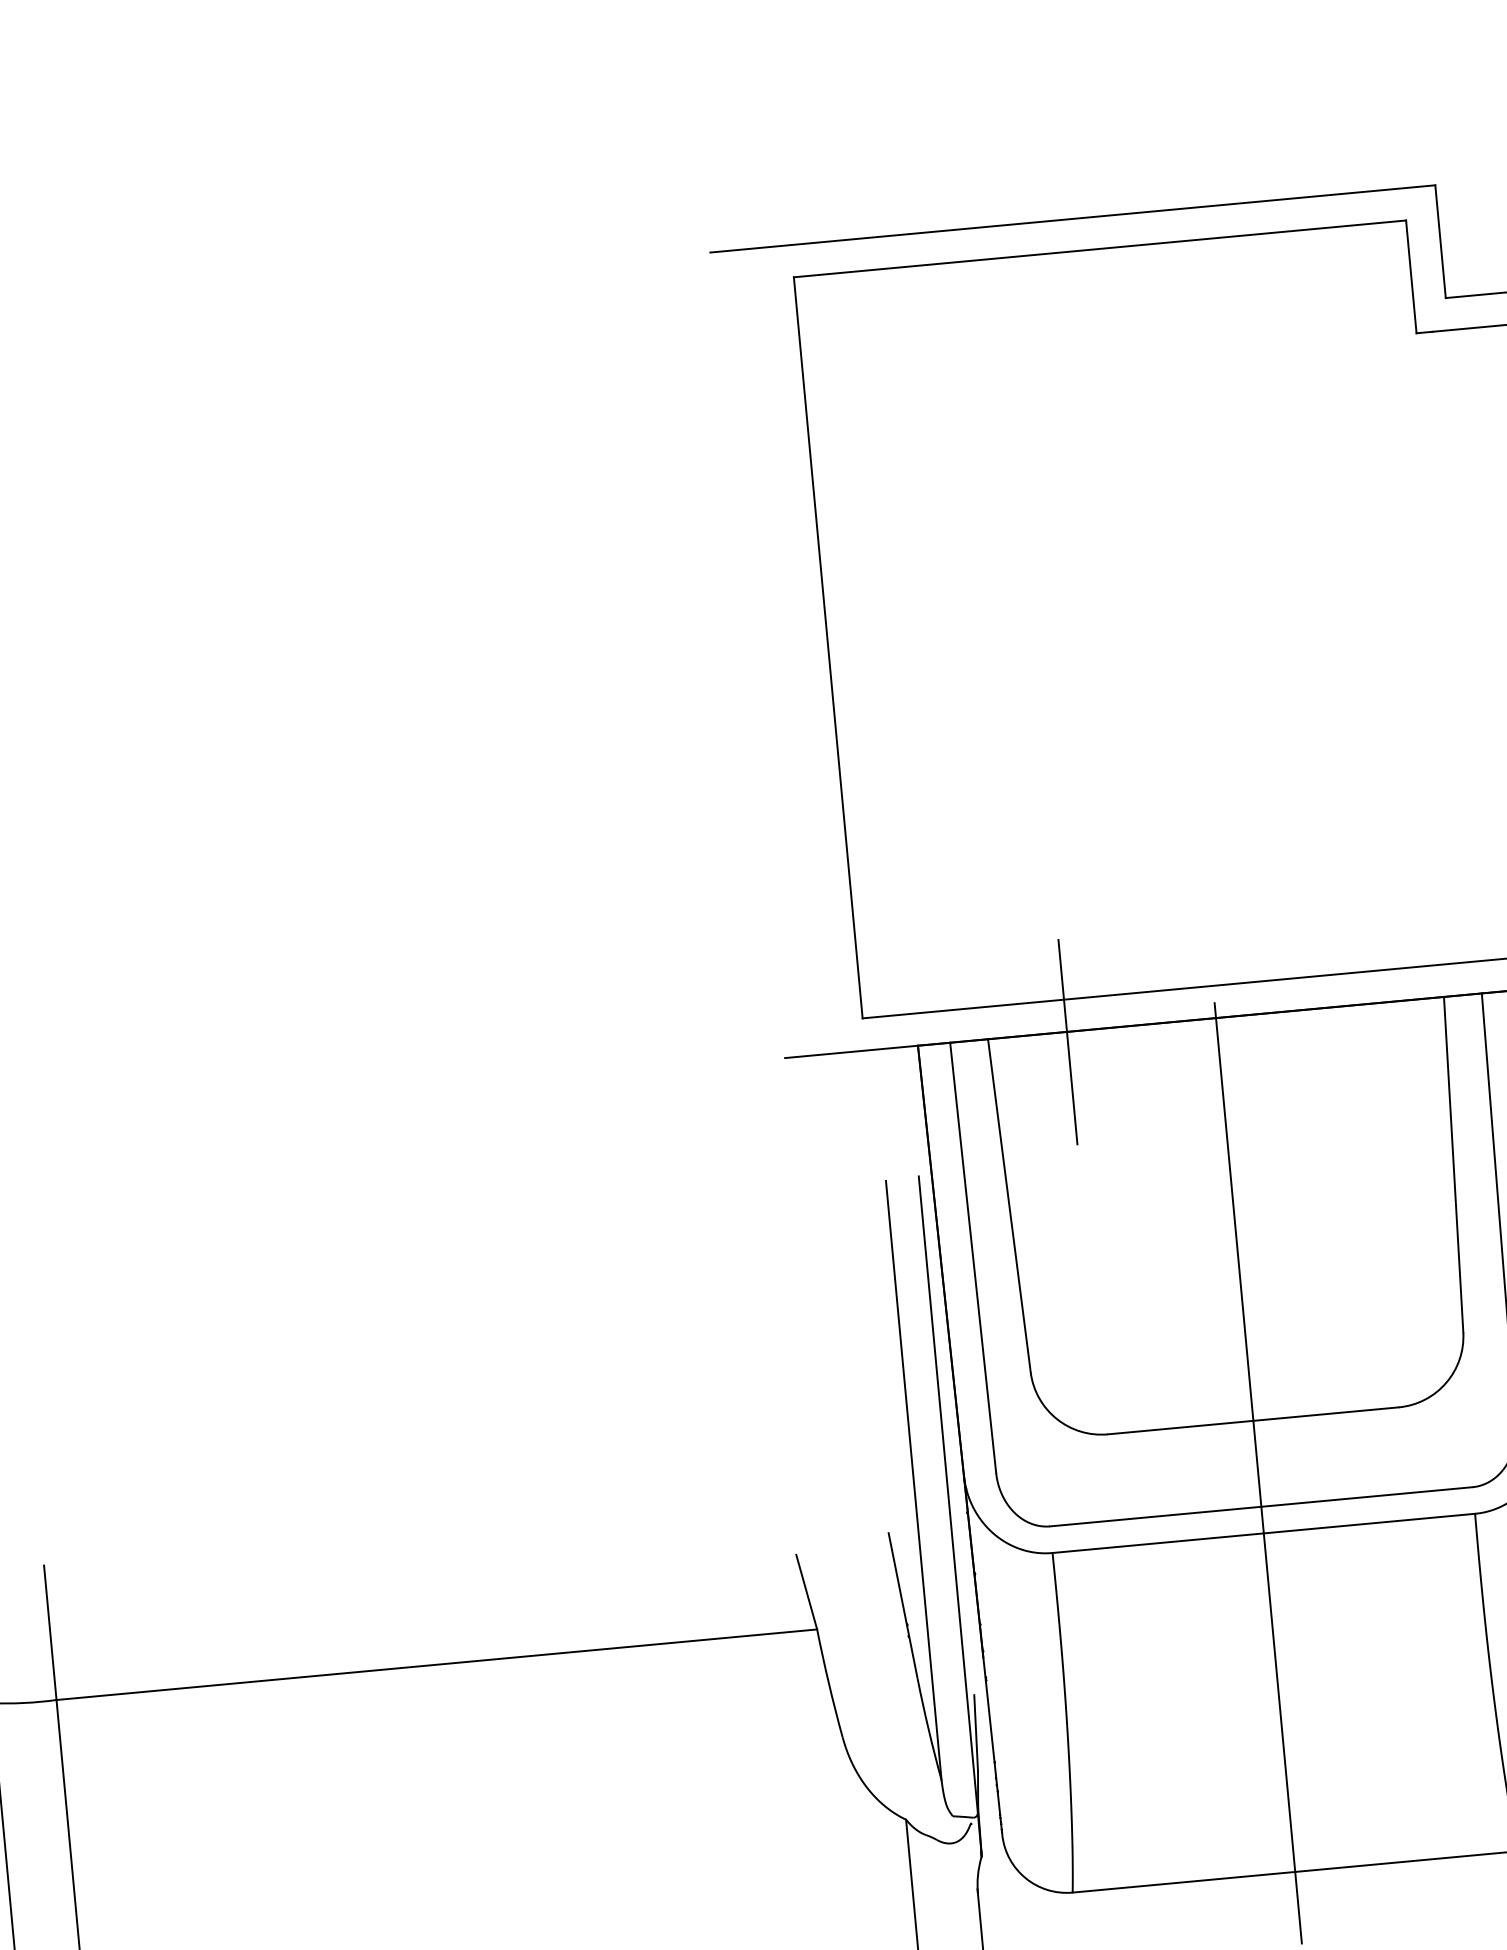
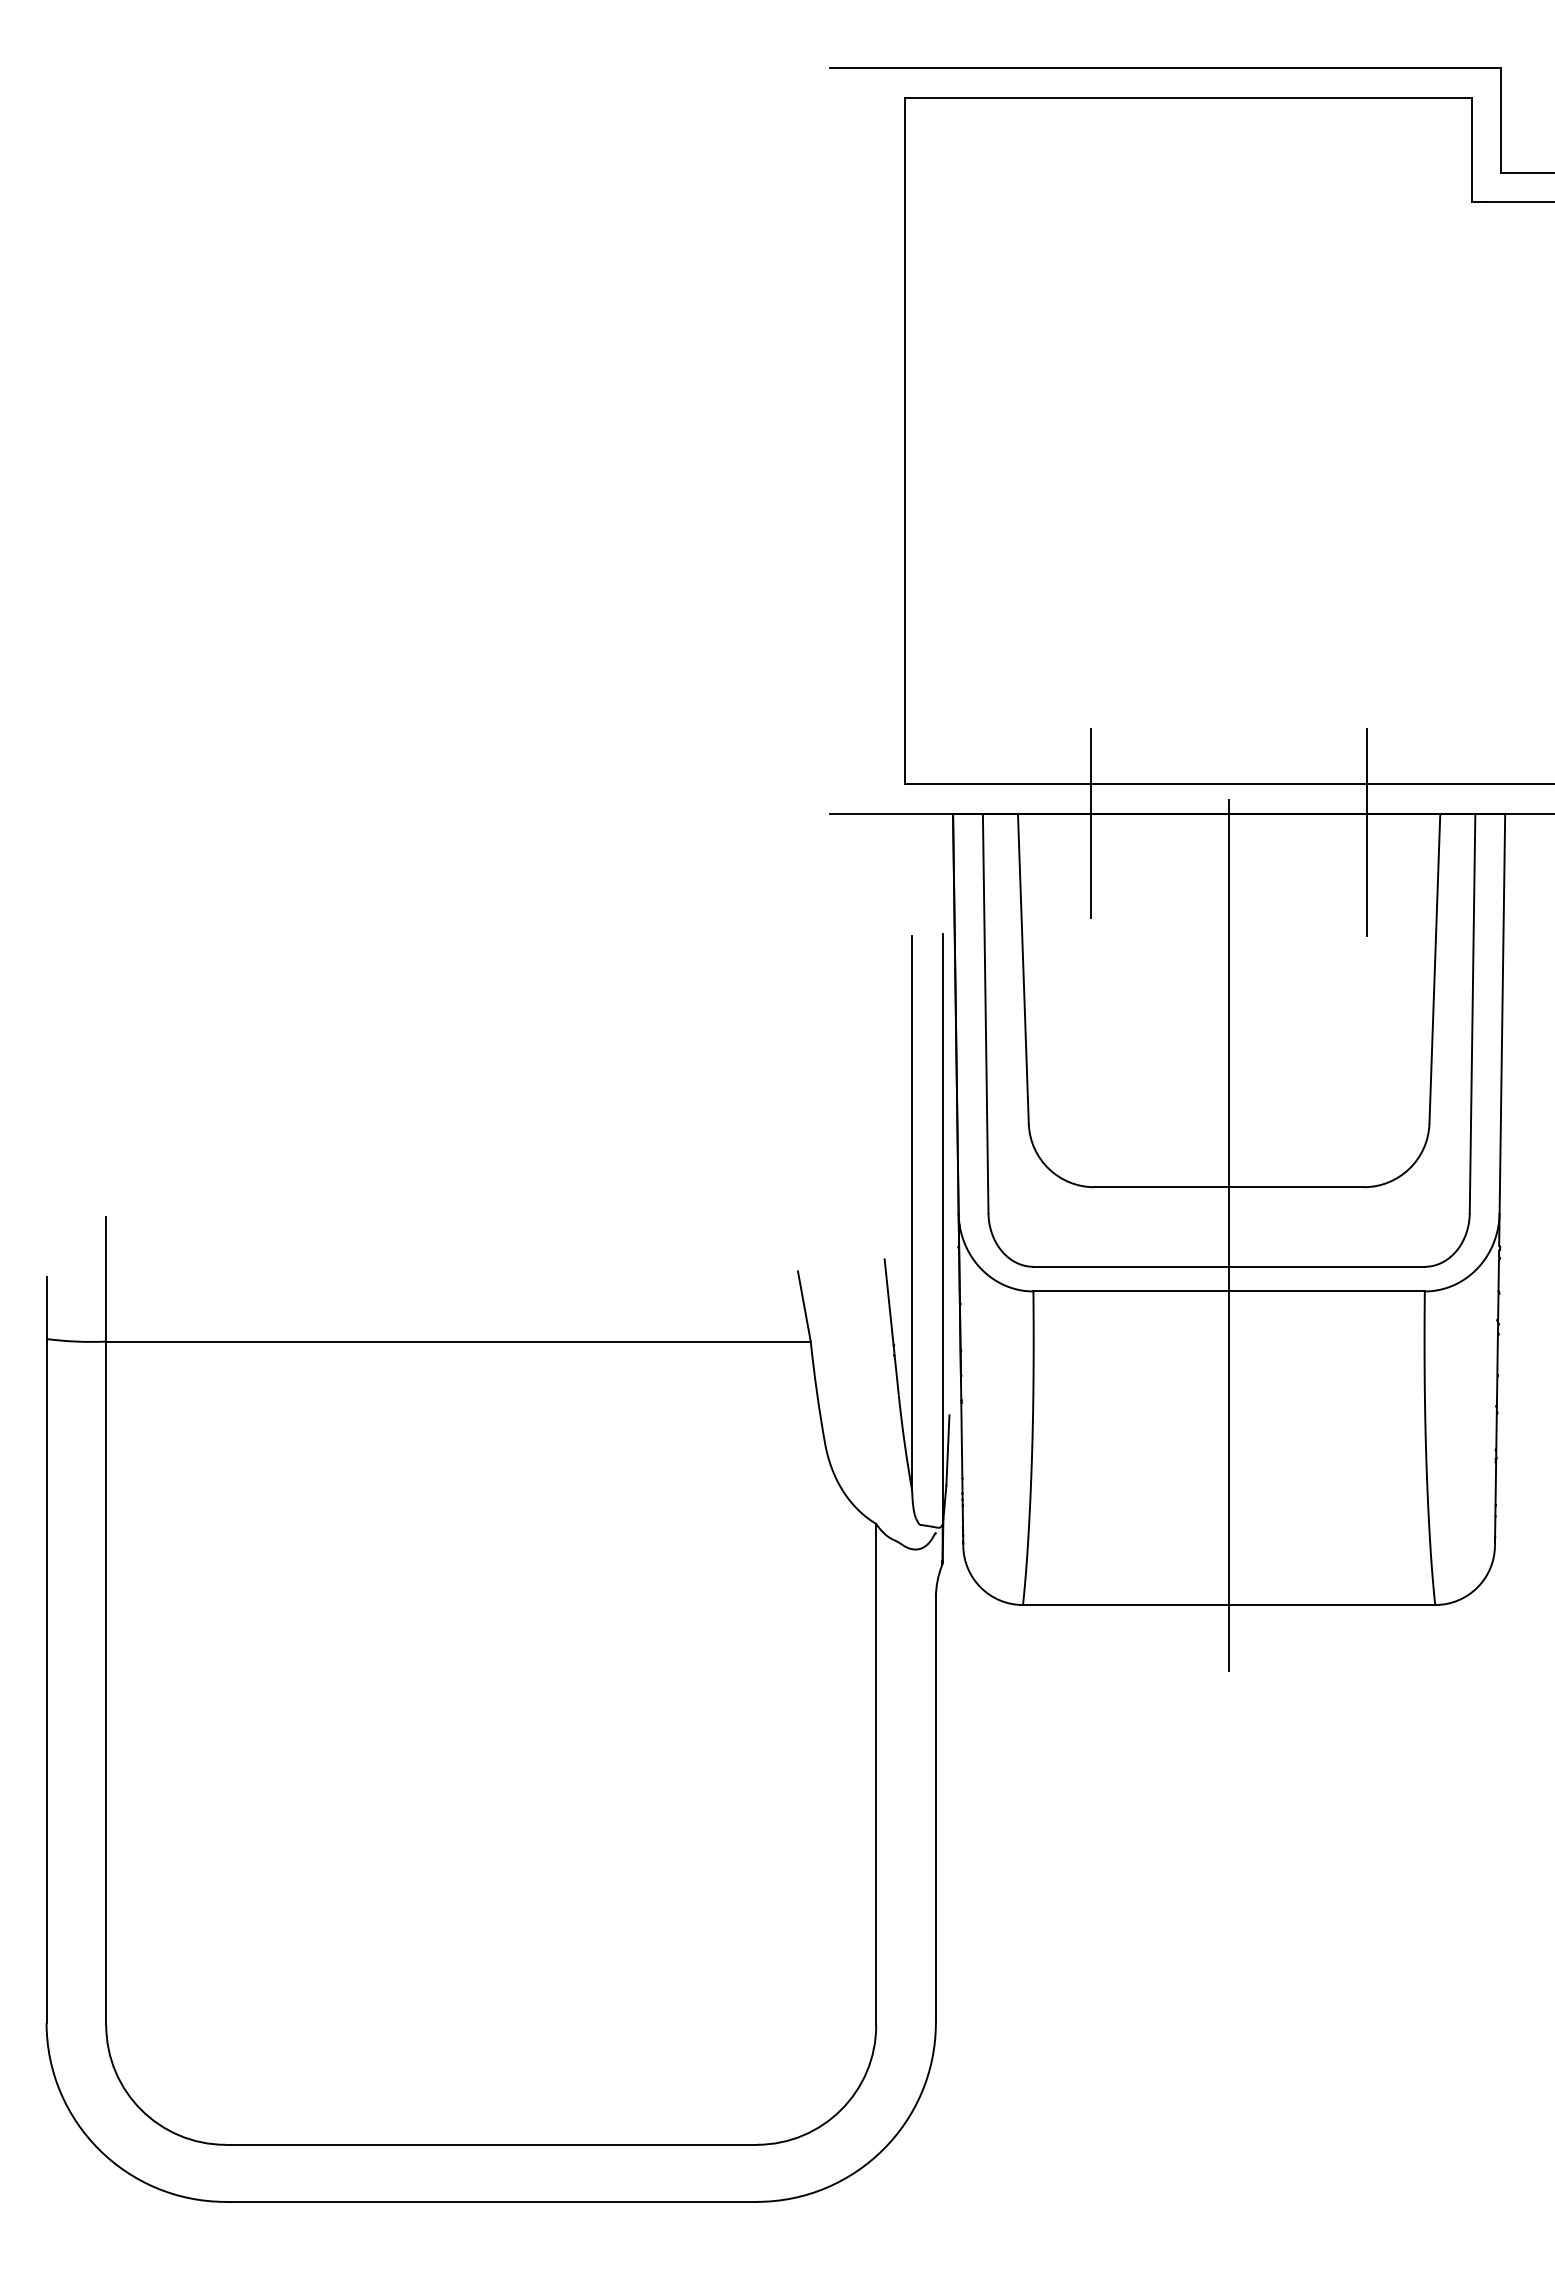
line: (1367, 1024) -> (1367, 832), added

